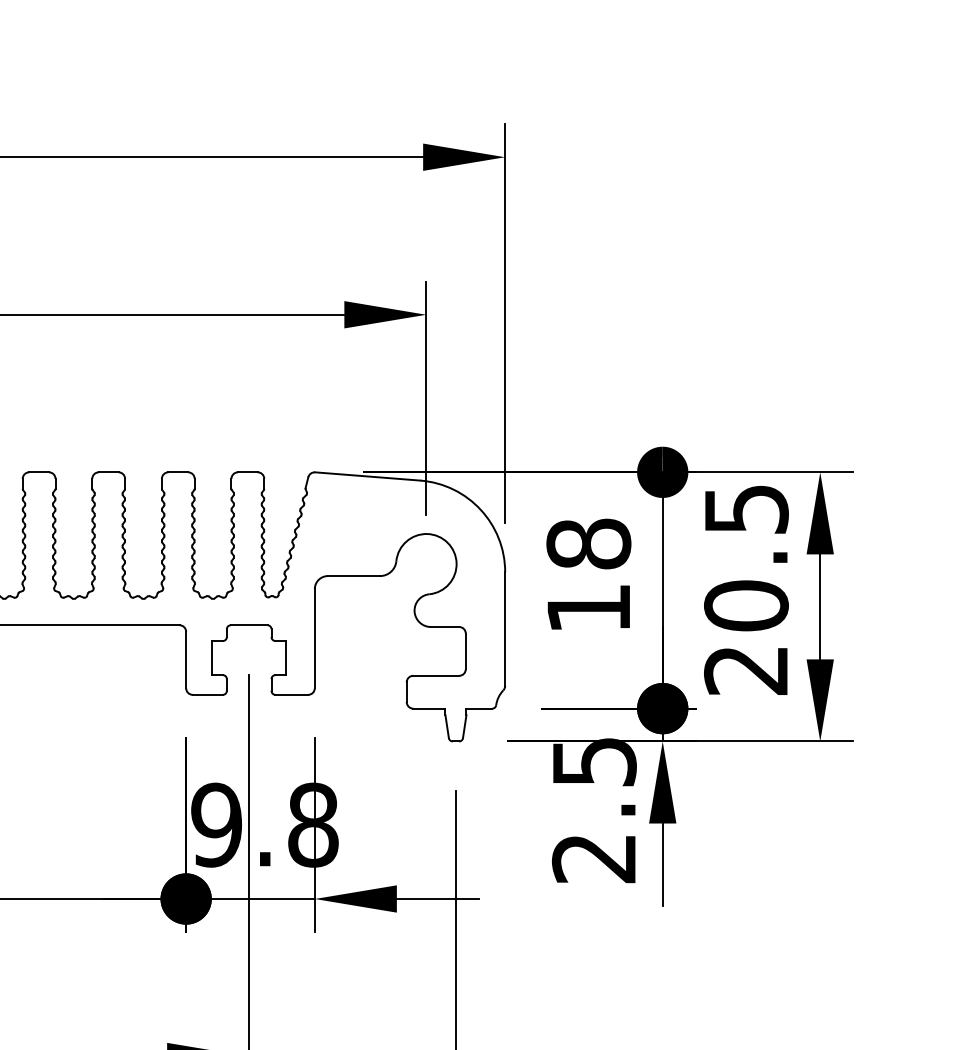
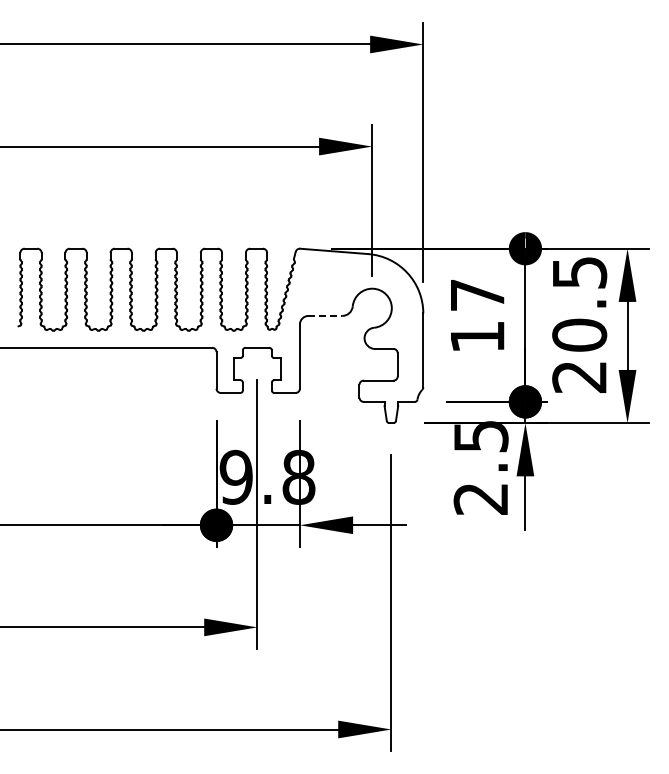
text: (588, 542) -> (477, 294), 18 -> 17
line: (354, 575) -> (325, 315), solid -> dashed

